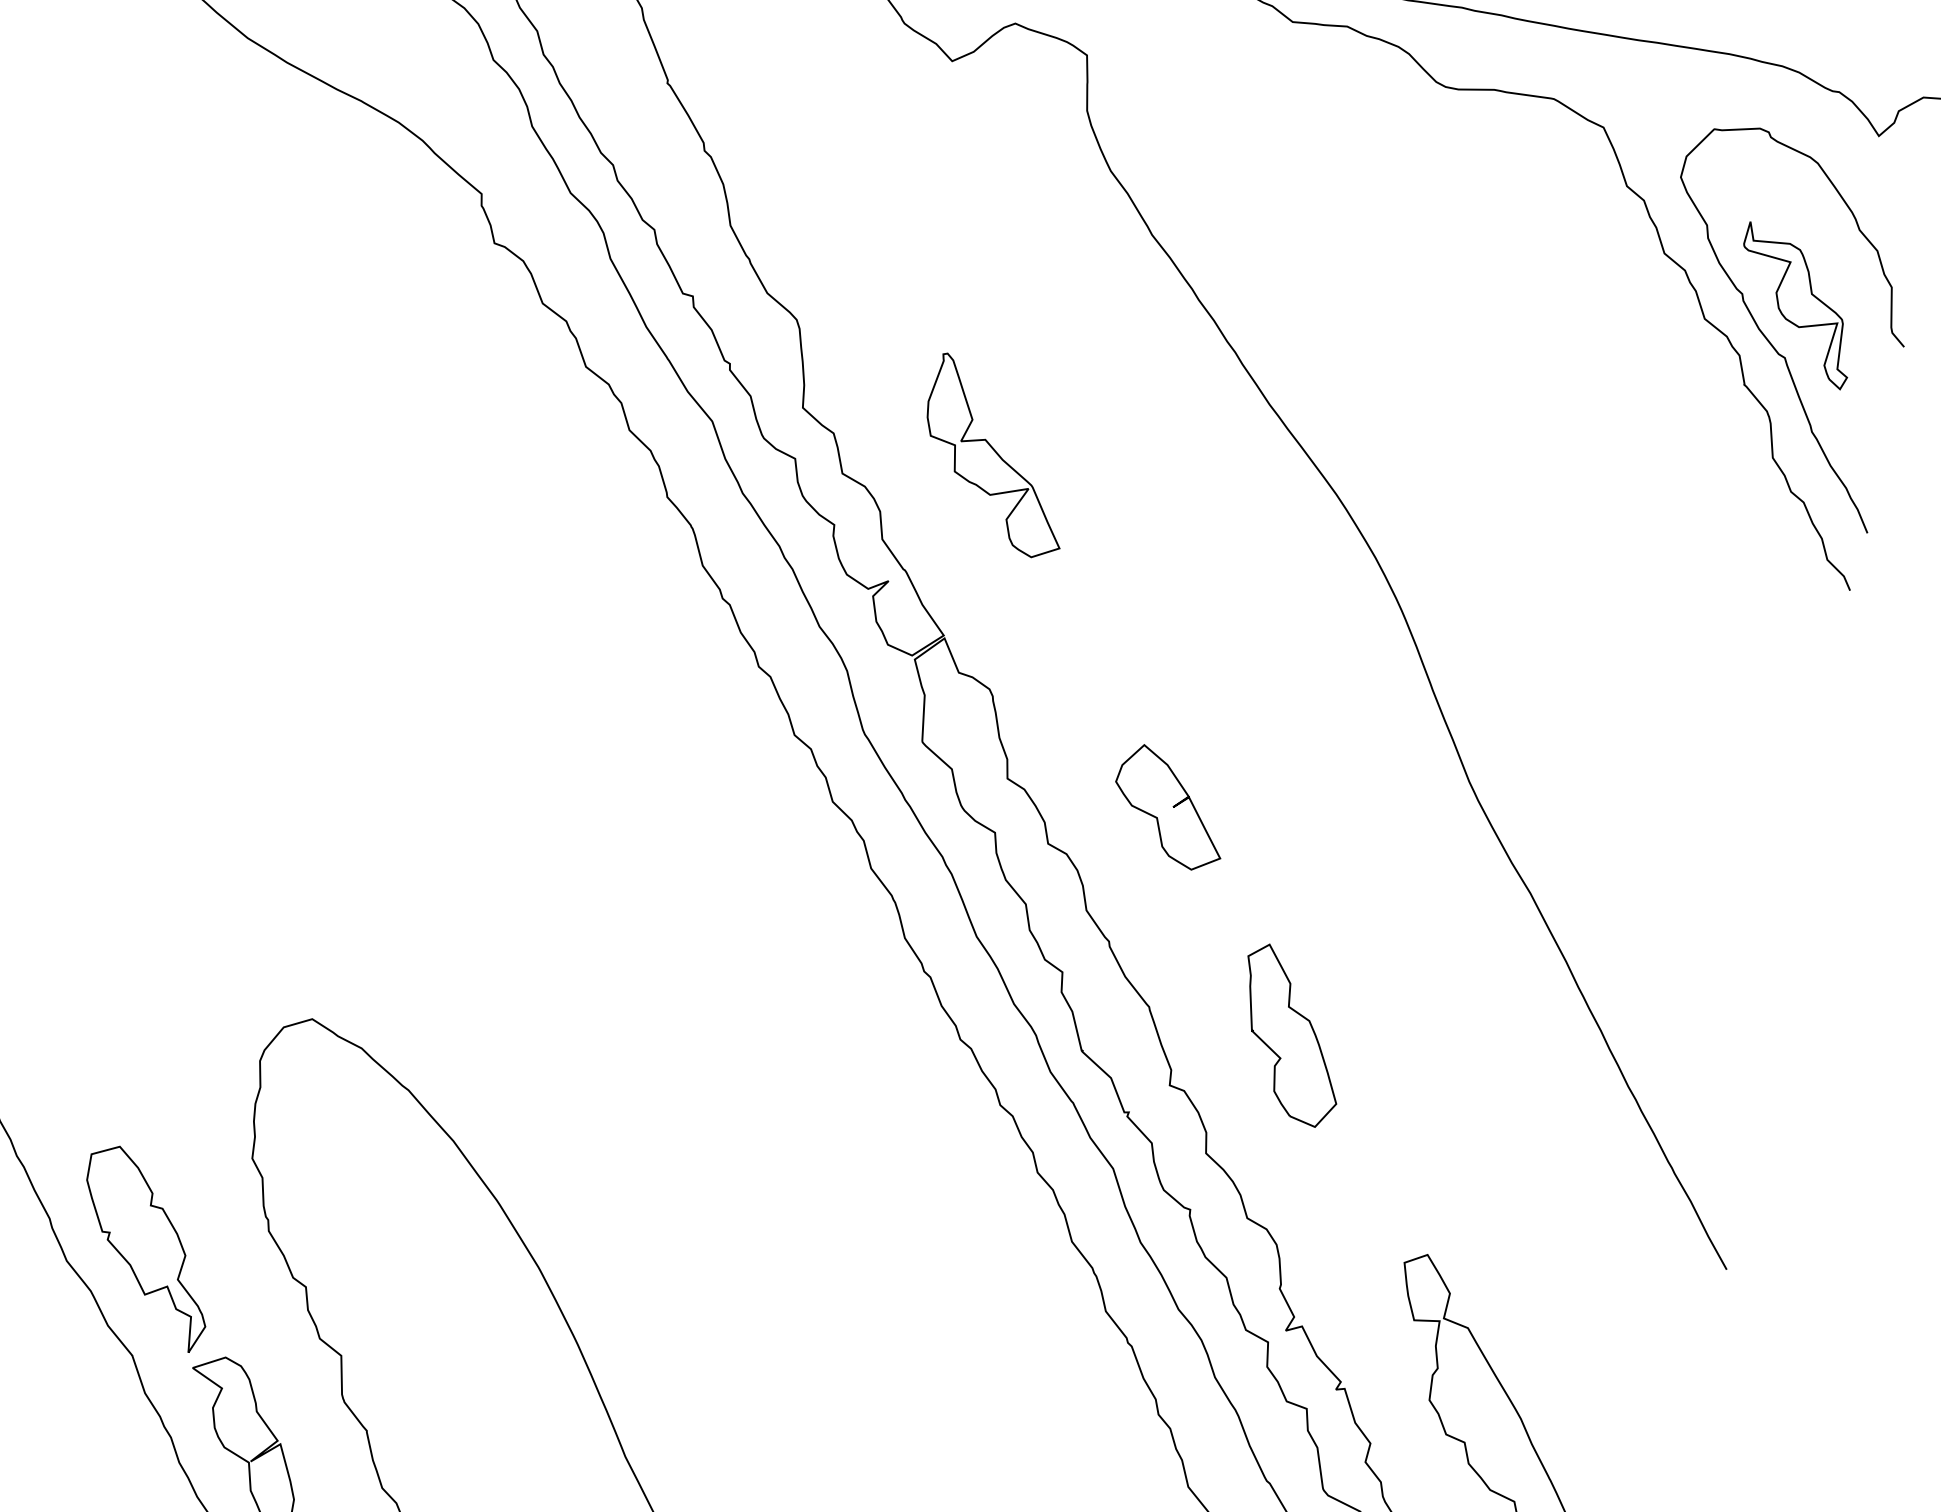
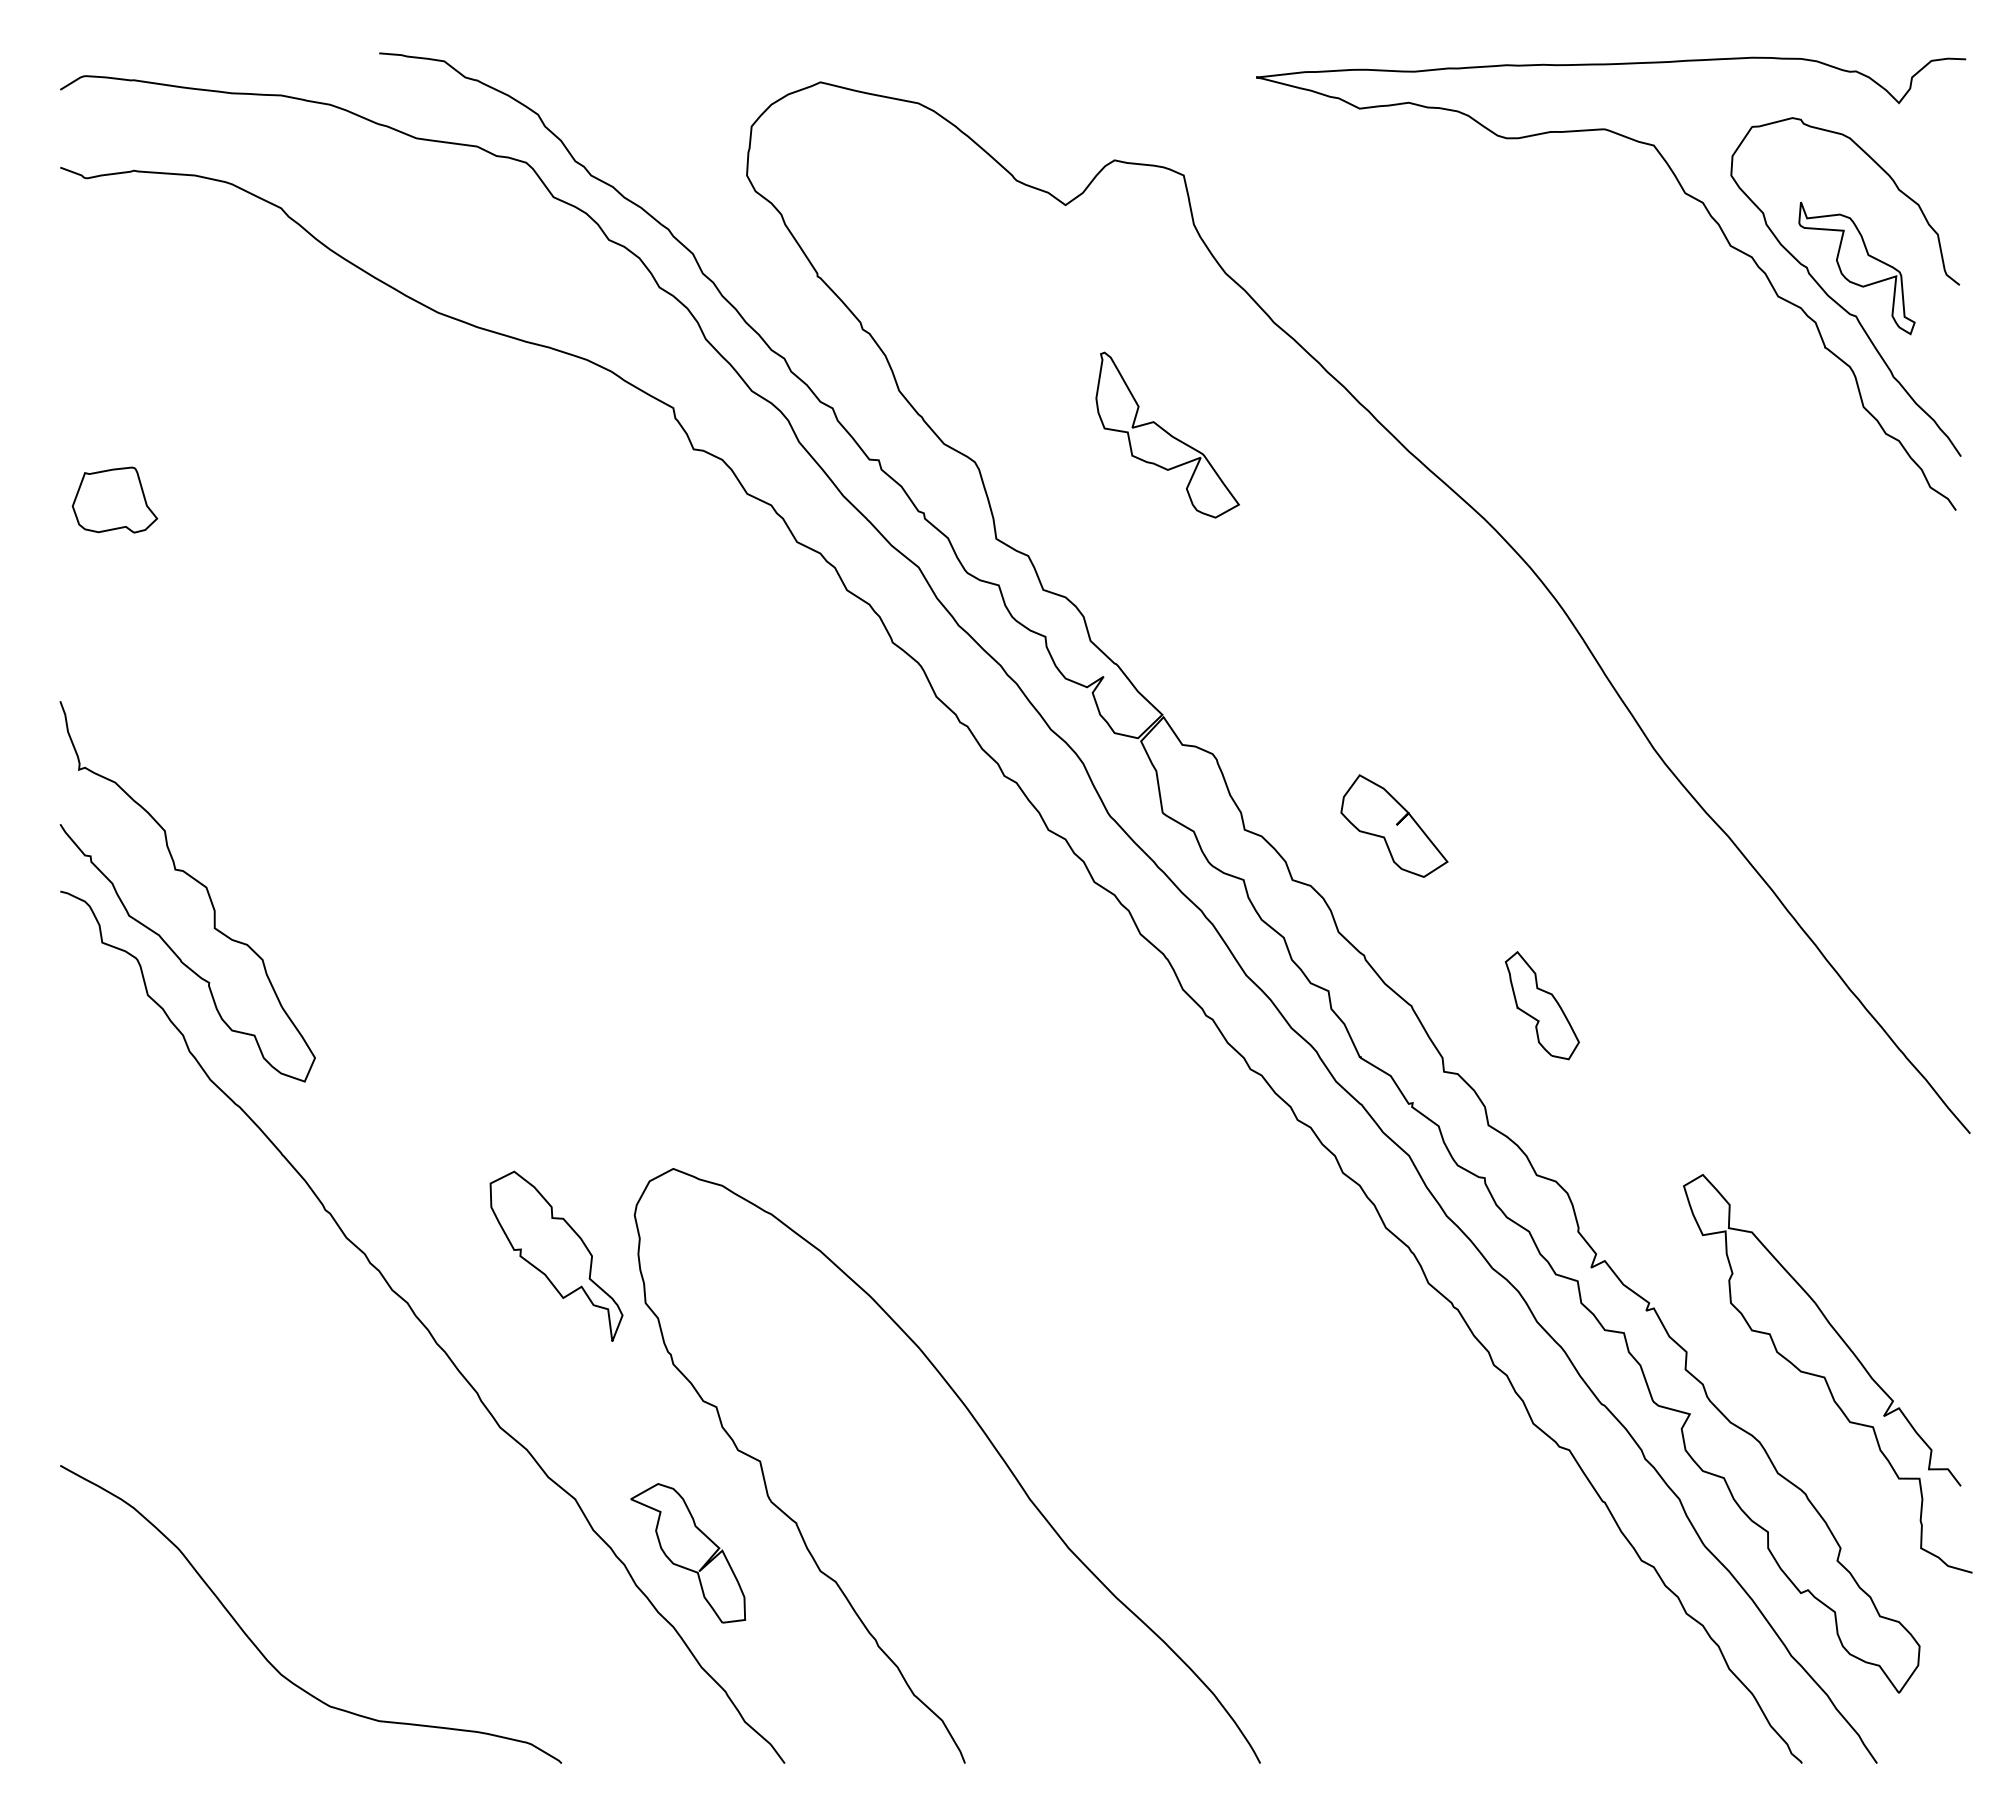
part: (997, 456) -> (1167, 434), moved
part: (1291, 1035) -> (1542, 1005), size x0.7
part: (147, 1247) -> (556, 1255), moved

